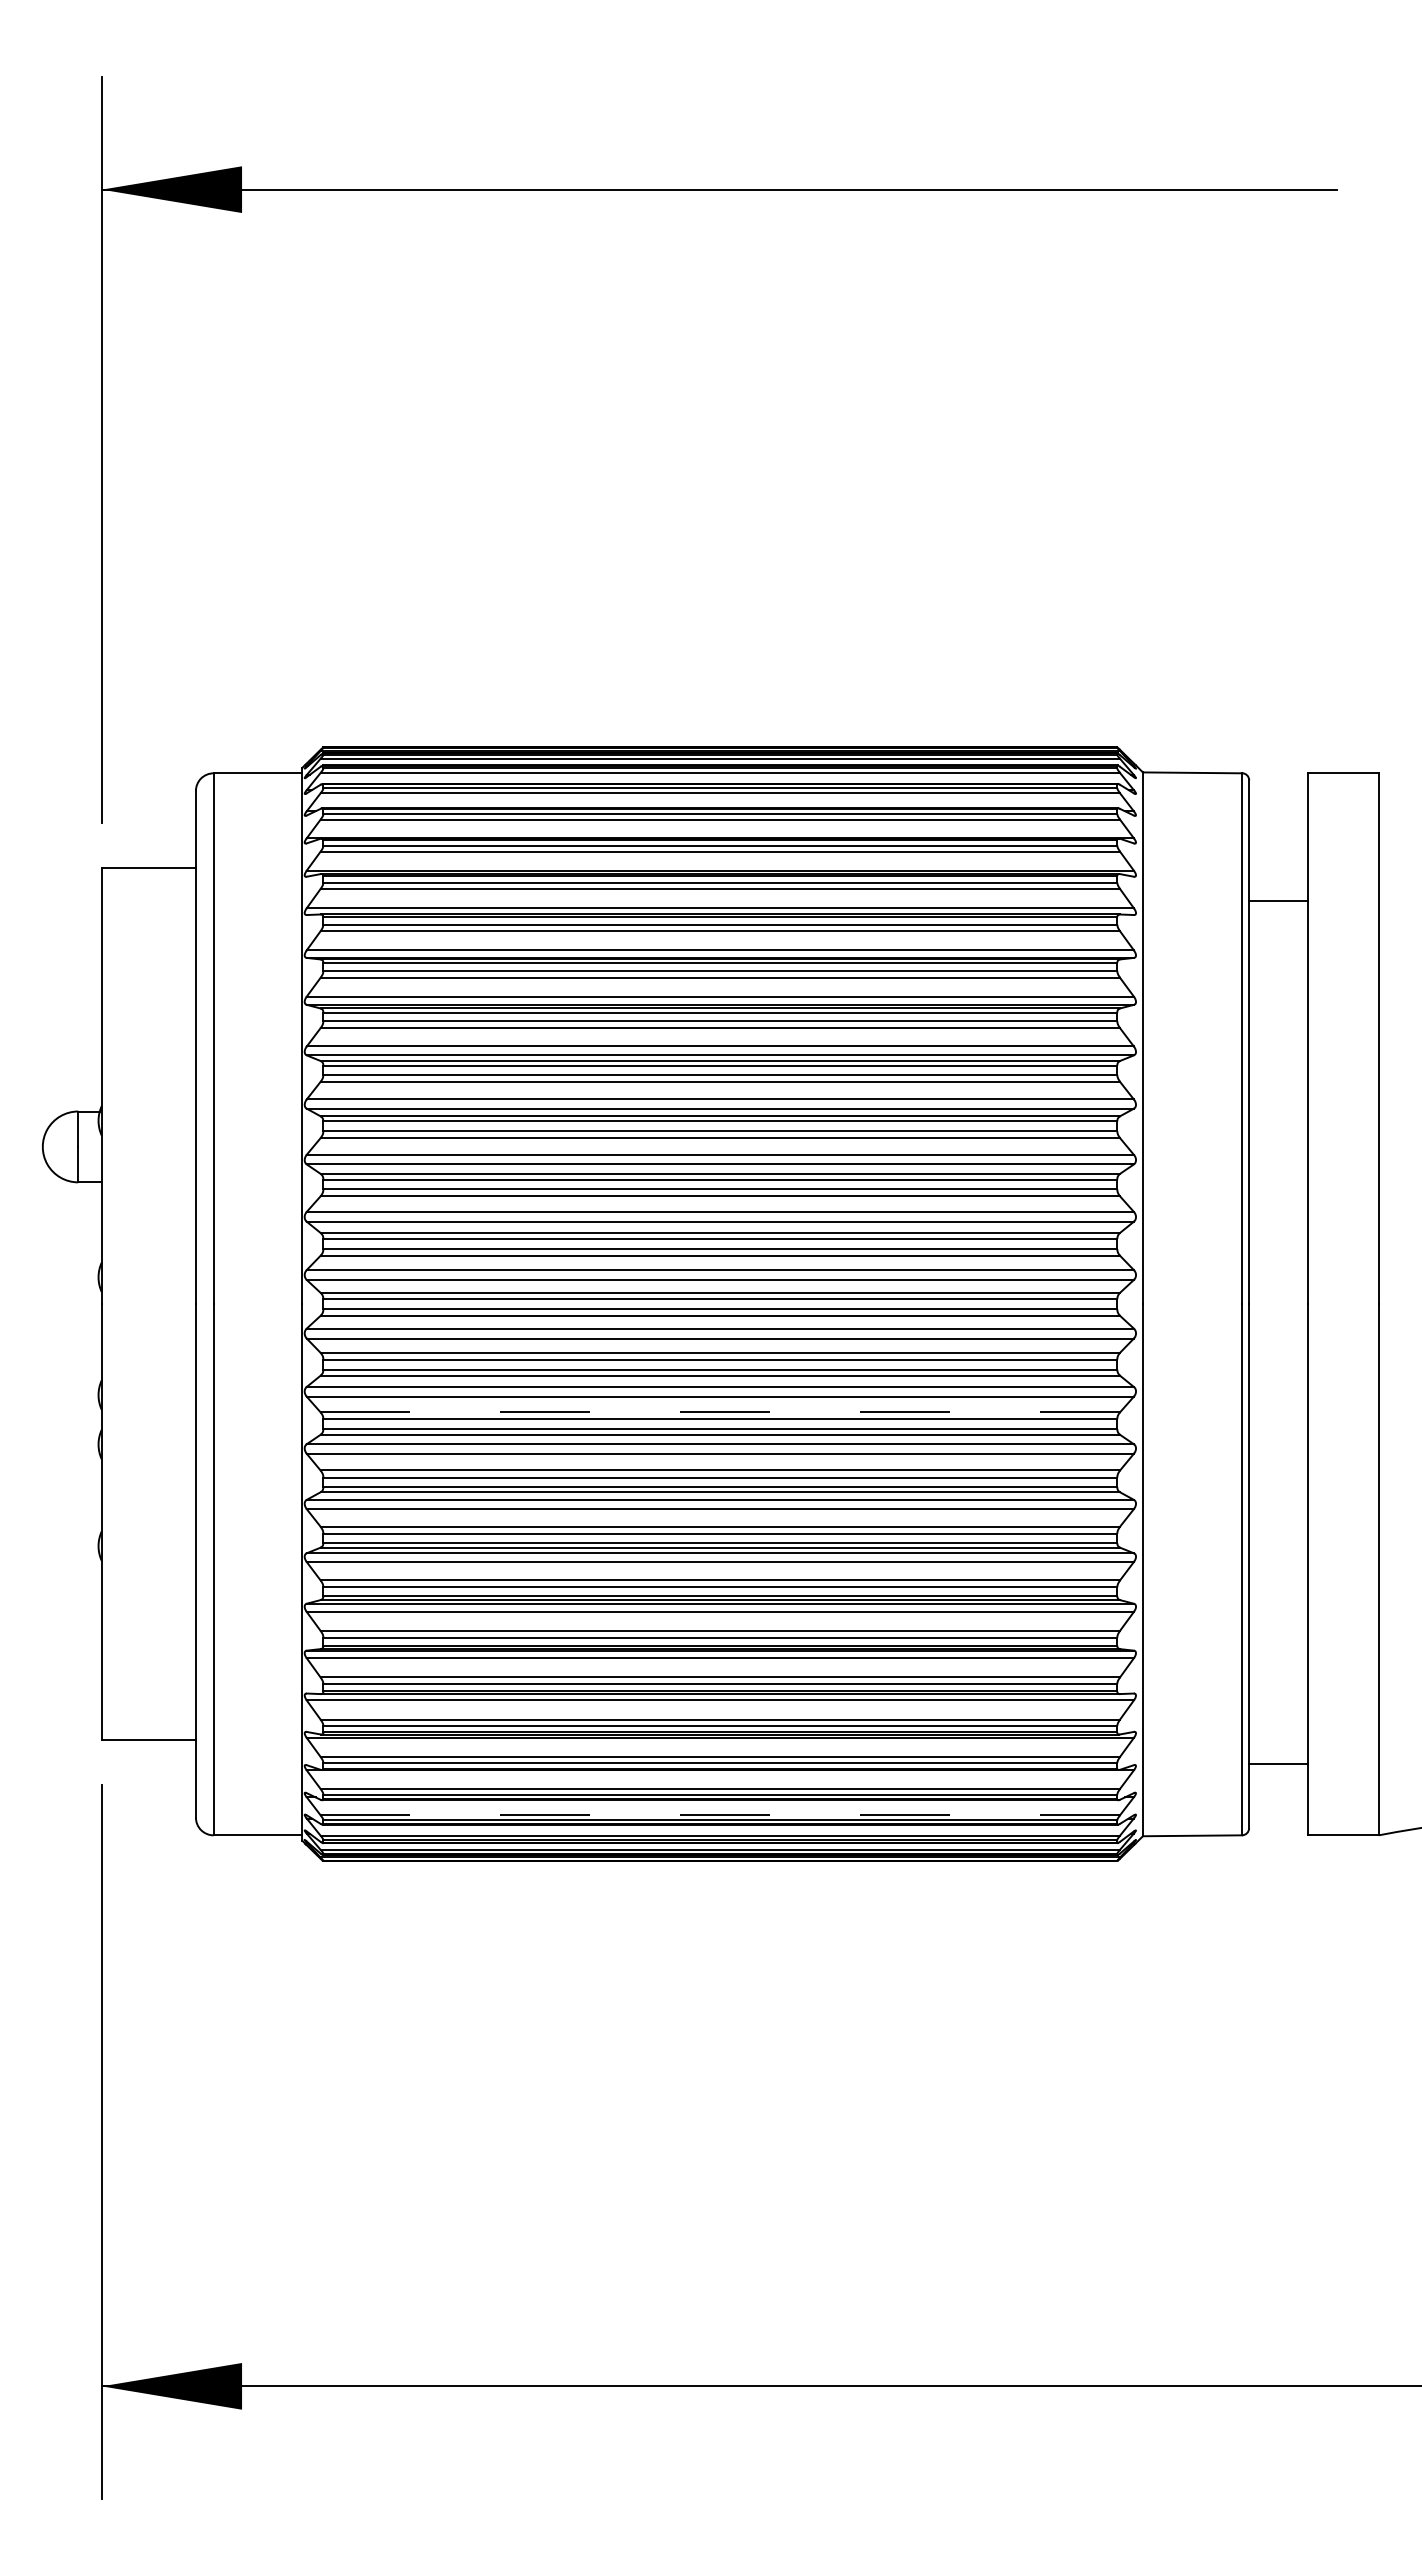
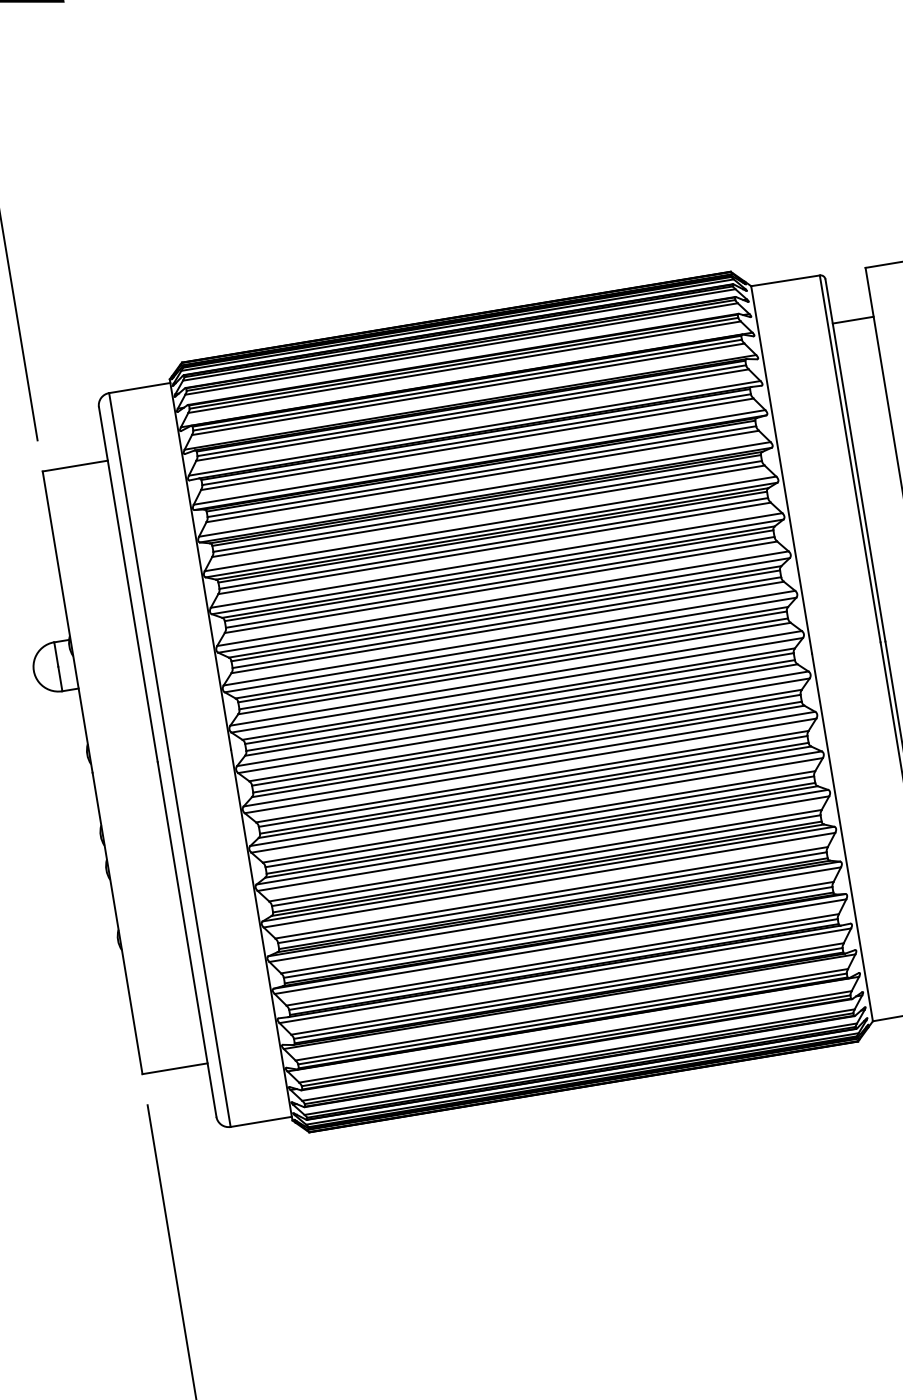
line: (1278, 901) -> (853, 320), moved
line: (720, 1412) -> (532, 776), dashed -> solid
line: (720, 1815) -> (578, 1055), dashed -> solid

